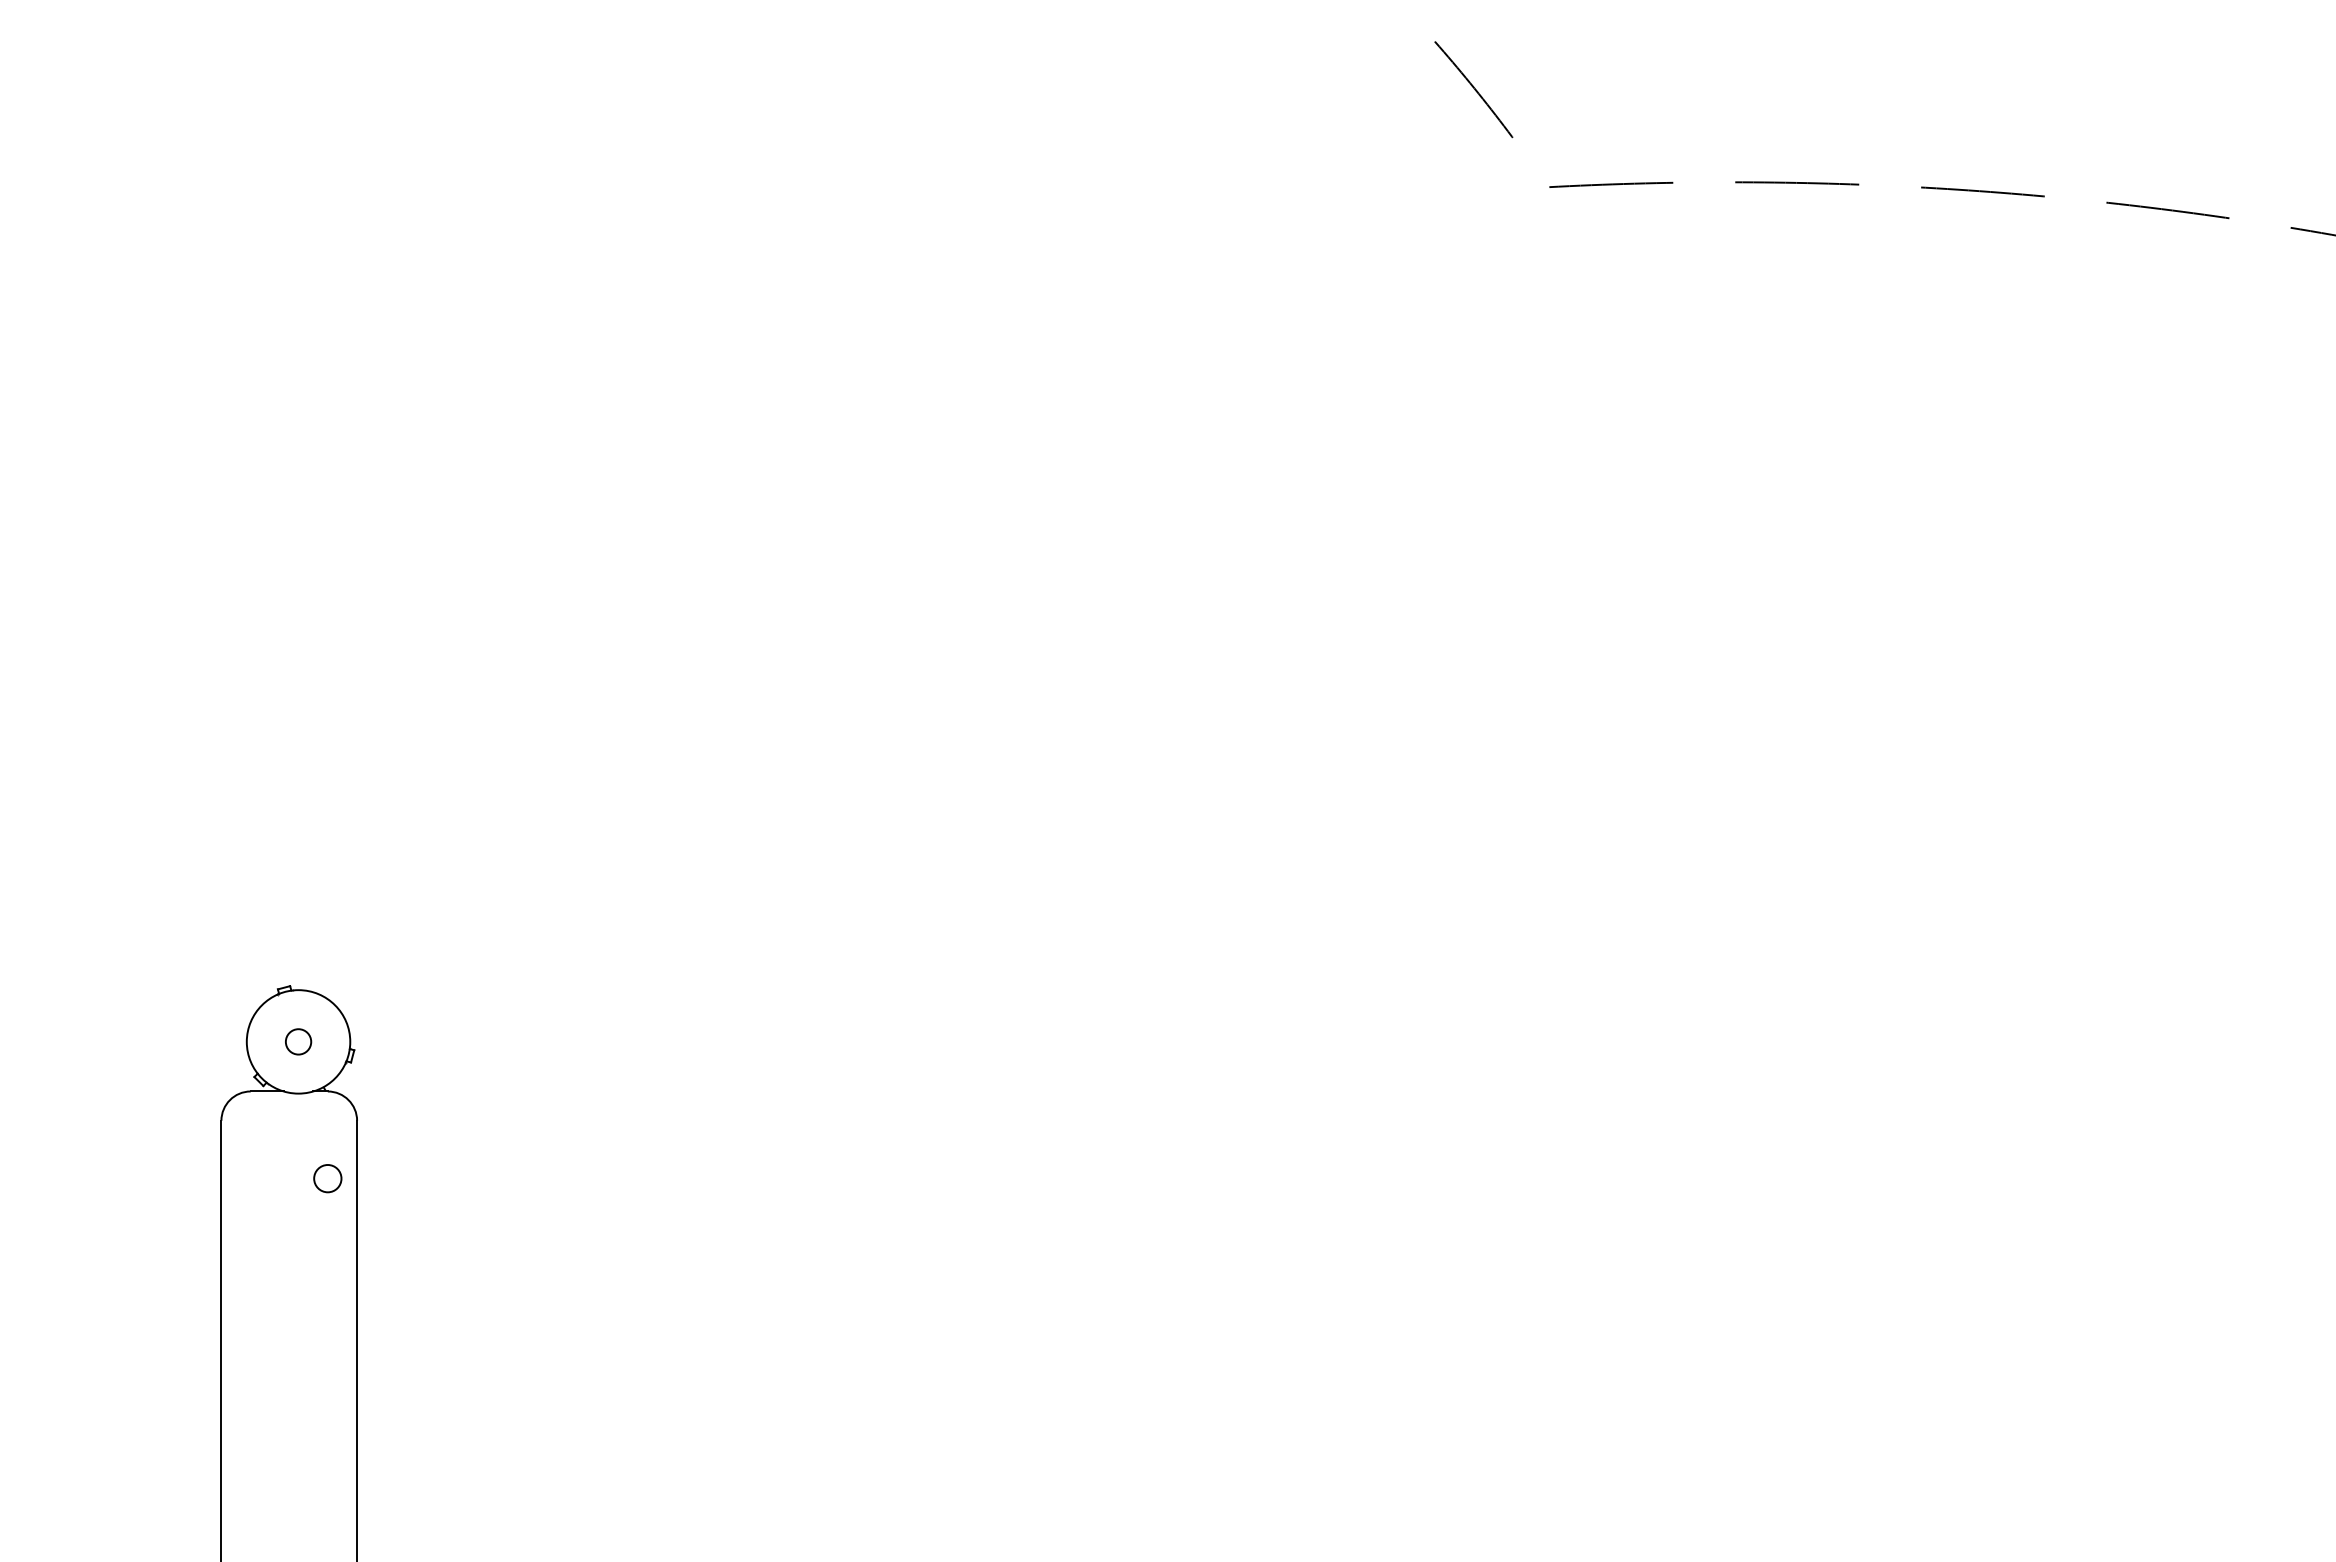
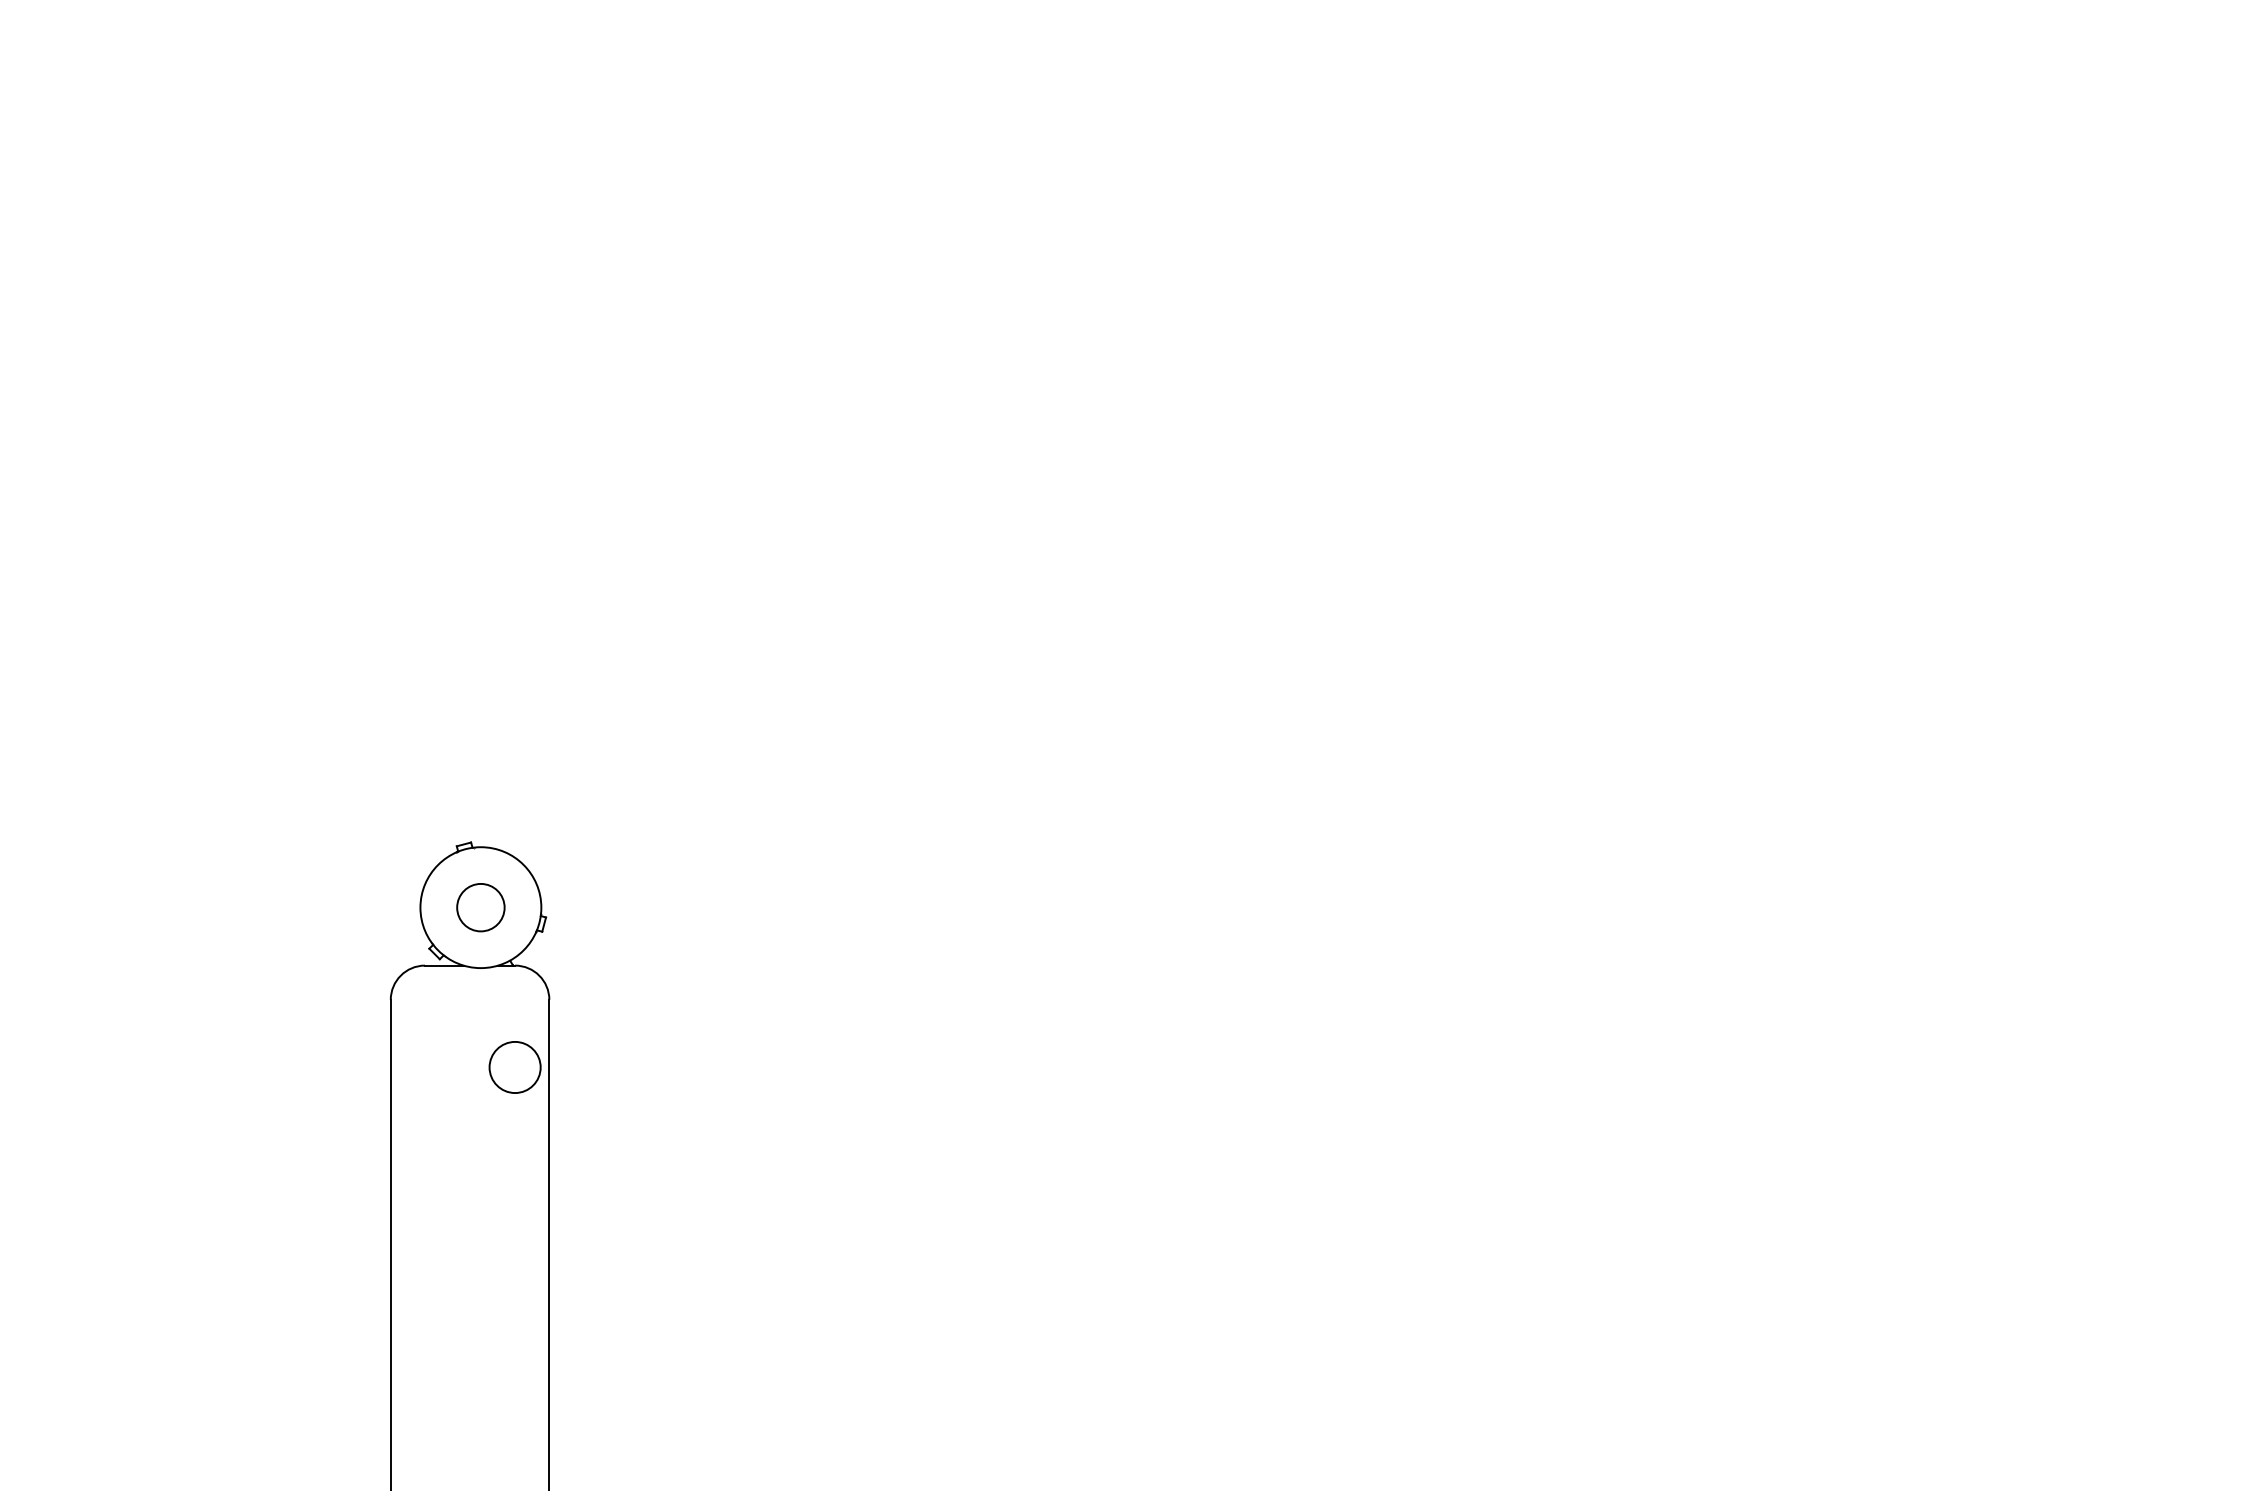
circle: (298, 1041) -> (480, 907), size x1.6
circle: (327, 1178) -> (514, 1067), size x1.6

